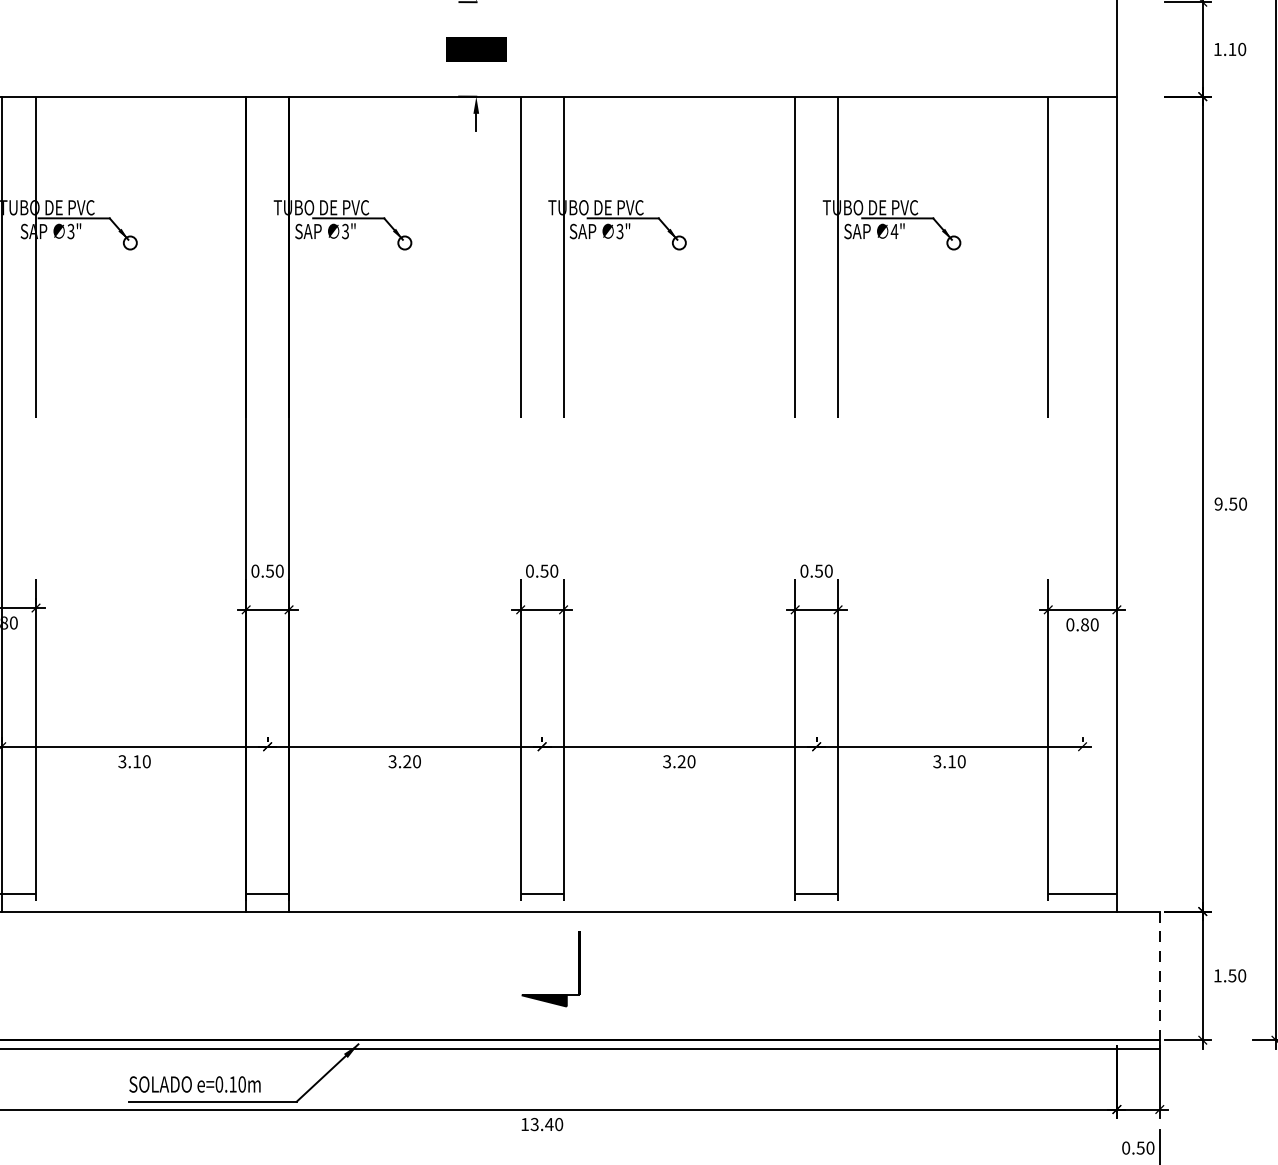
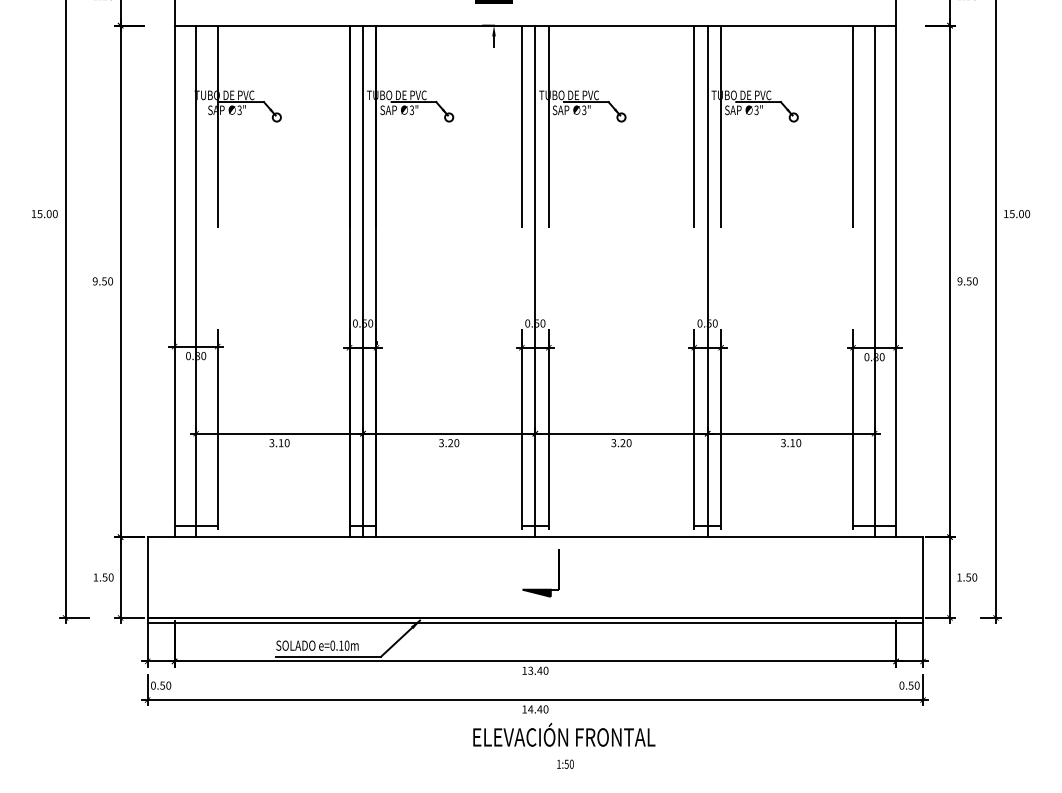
text: (894, 231) -> (756, 110), 4" -> 3"
line: (268, 504) -> (363, 281), added
line: (542, 504) -> (535, 281), added
line: (816, 504) -> (707, 281), added
line: (1082, 504) -> (874, 281), added
line: (1160, 977) -> (923, 578), dashed -> solid

